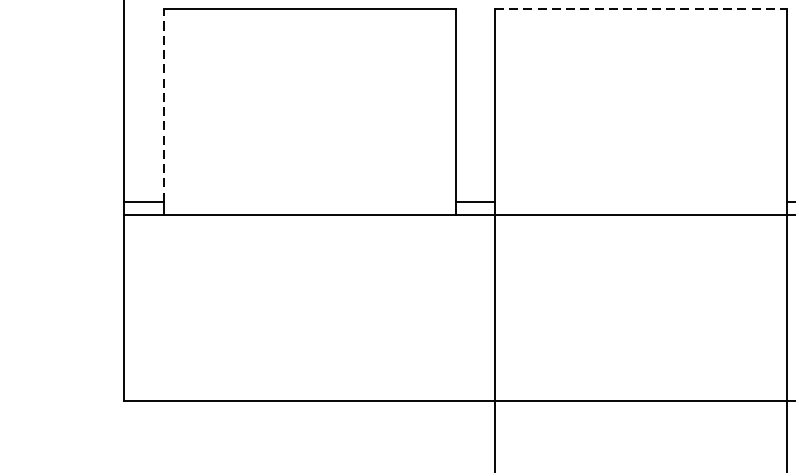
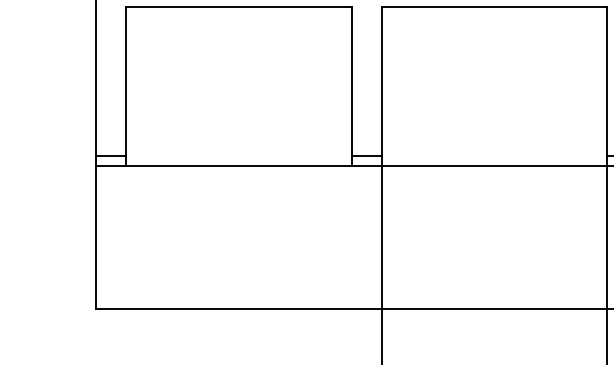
line: (641, 9) -> (494, 7), dashed -> solid
line: (163, 104) -> (126, 80), dashed -> solid

